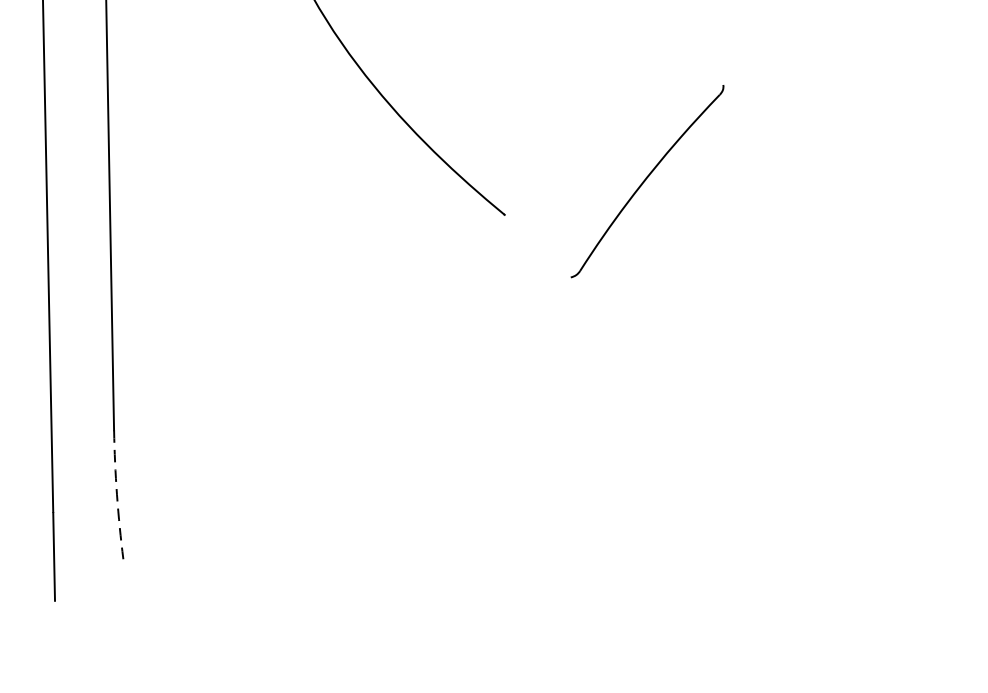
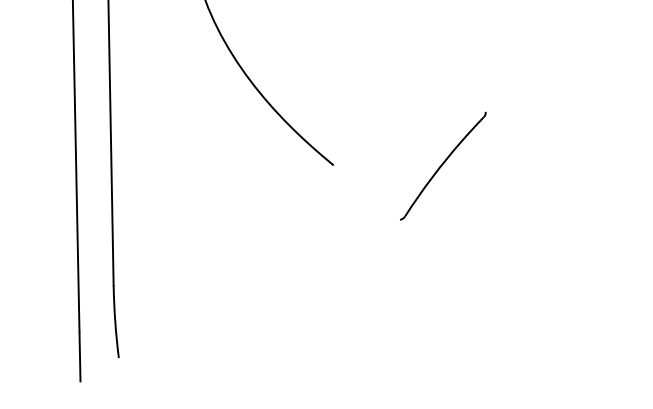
part: (648, 180) -> (443, 165), moved
arc: (117, 494) -> (115, 321), dashed -> solid

